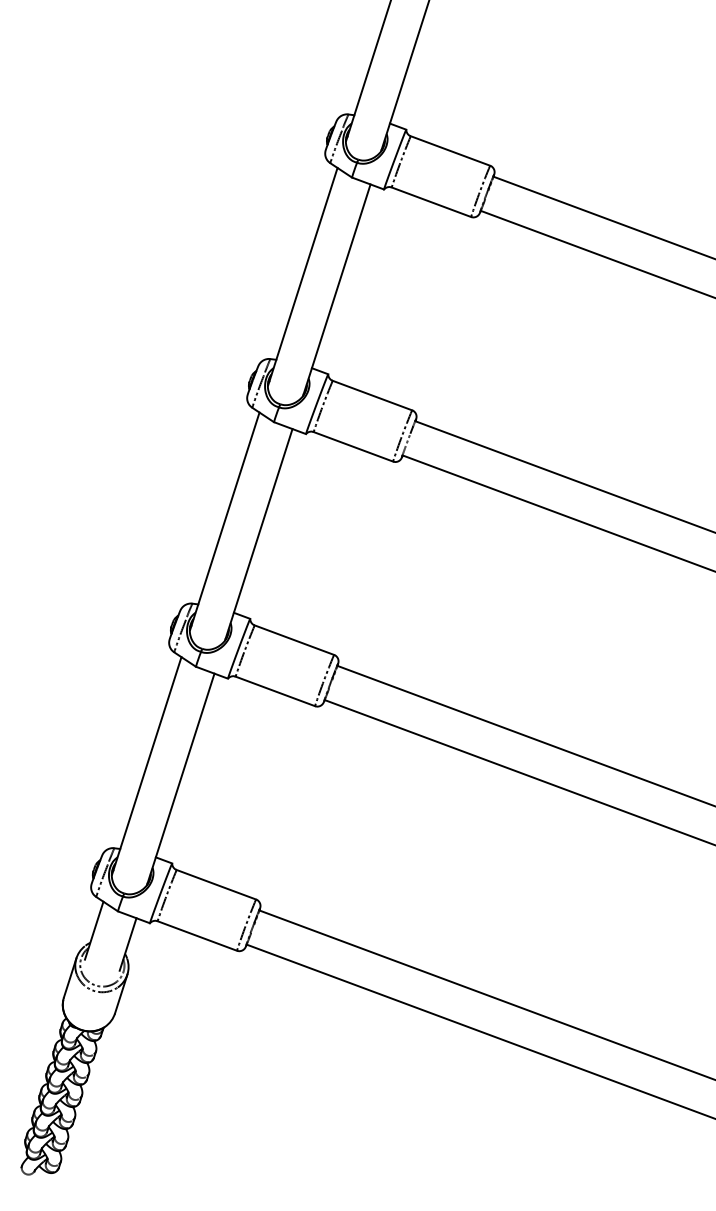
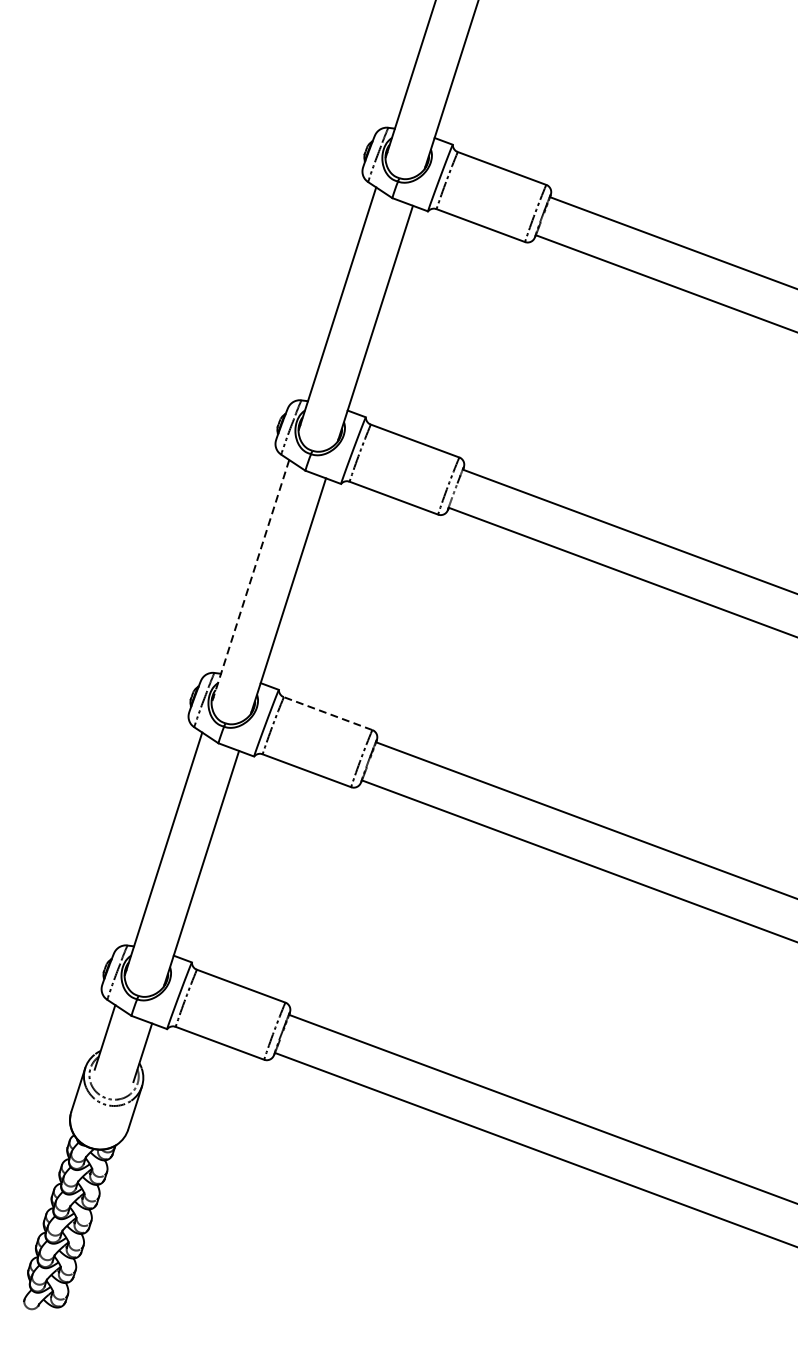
line: (224, 521) -> (250, 581), solid -> dashed
line: (293, 639) -> (327, 712), solid -> dashed

